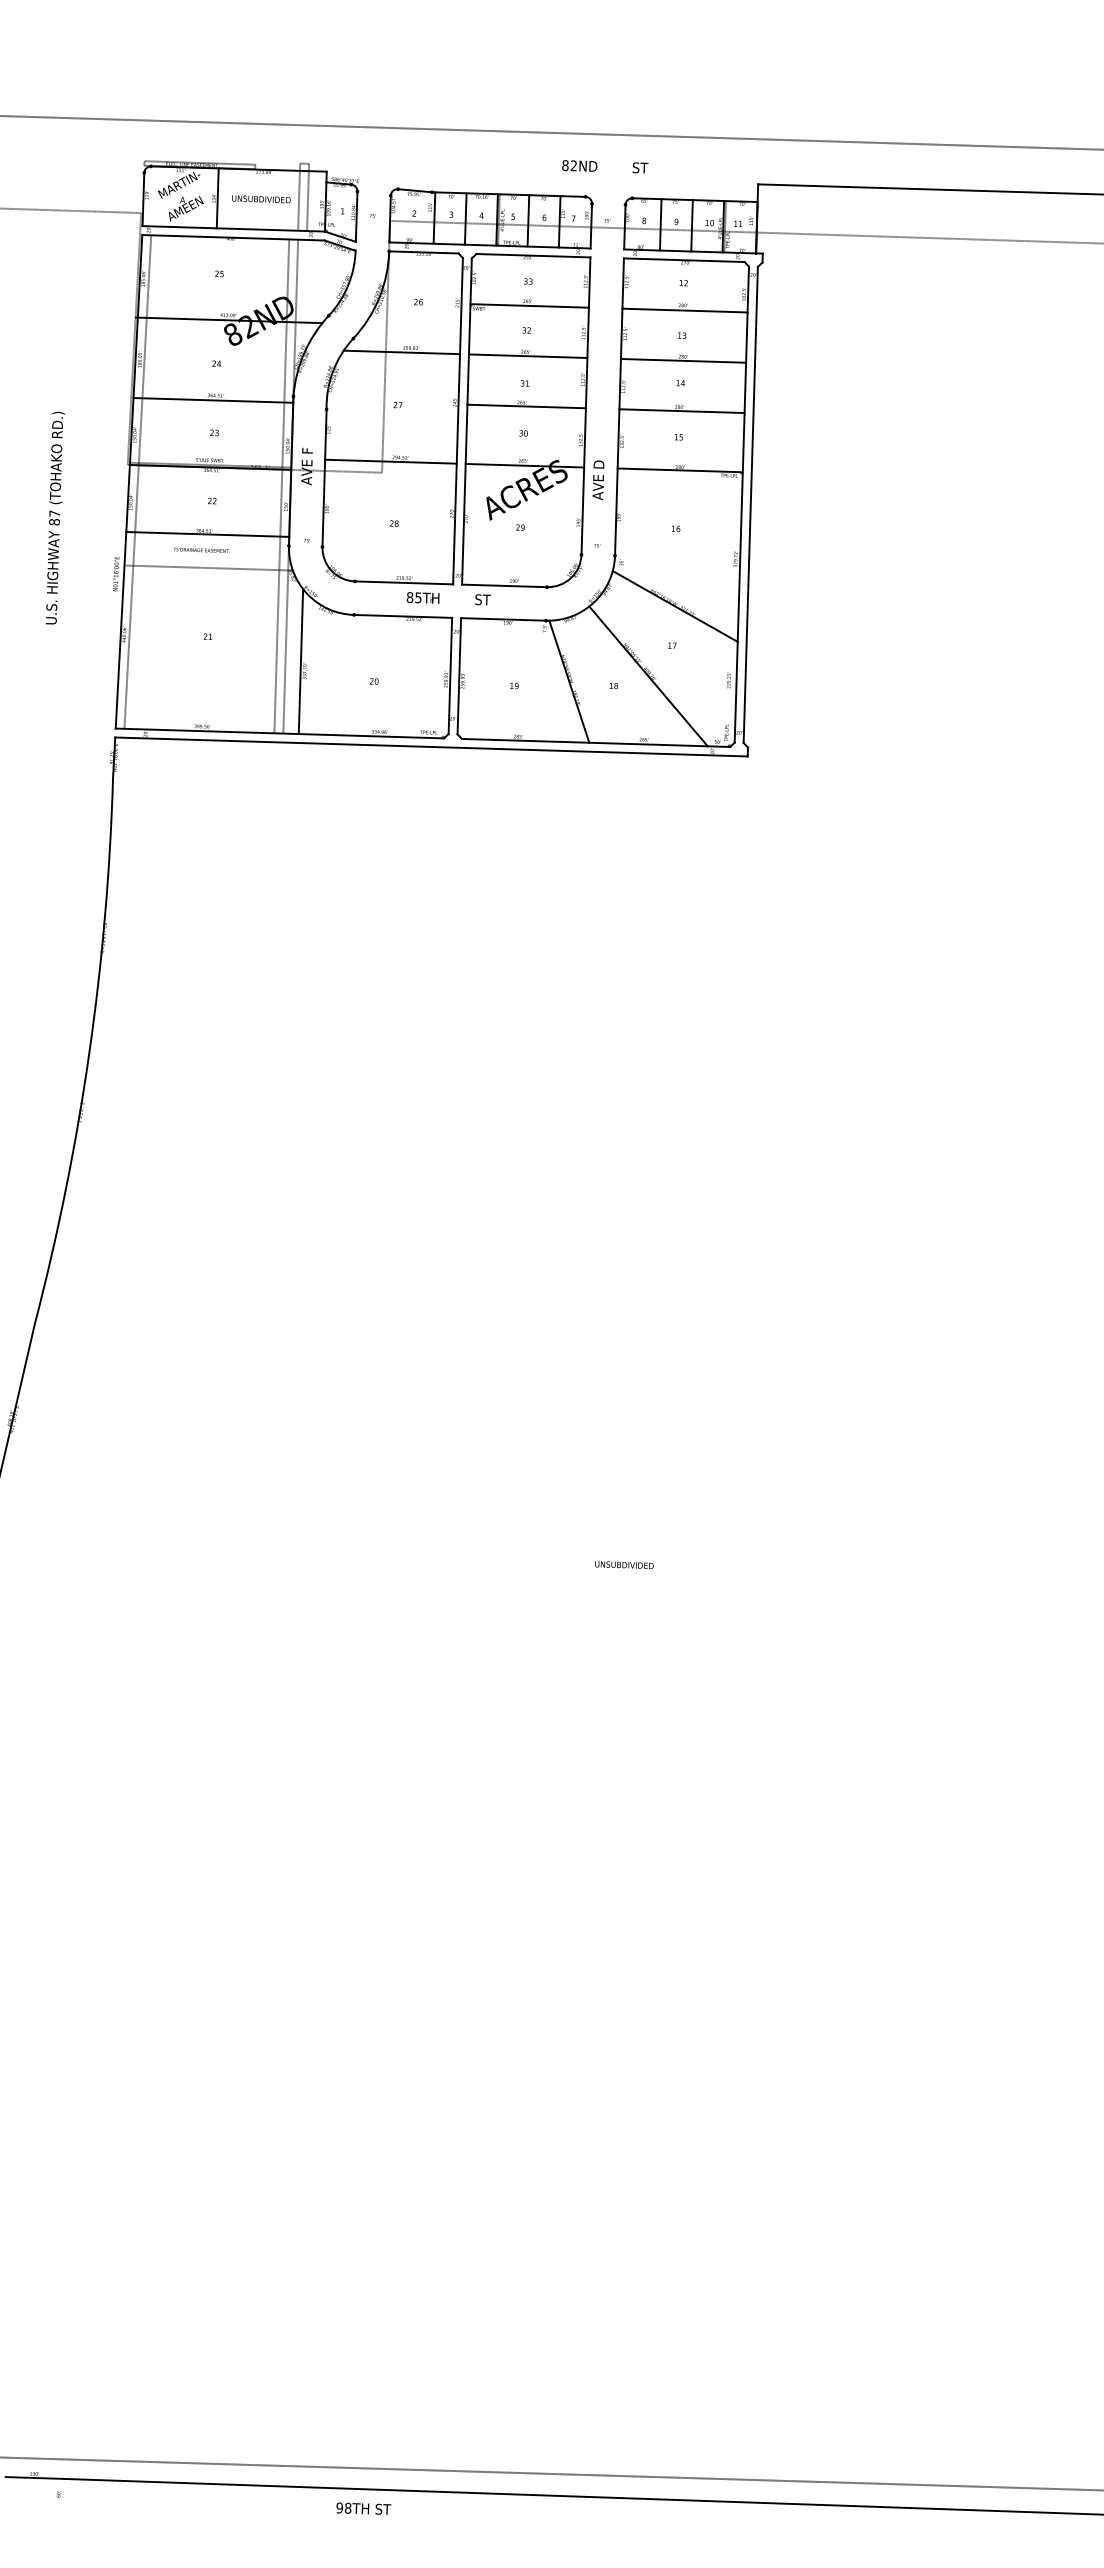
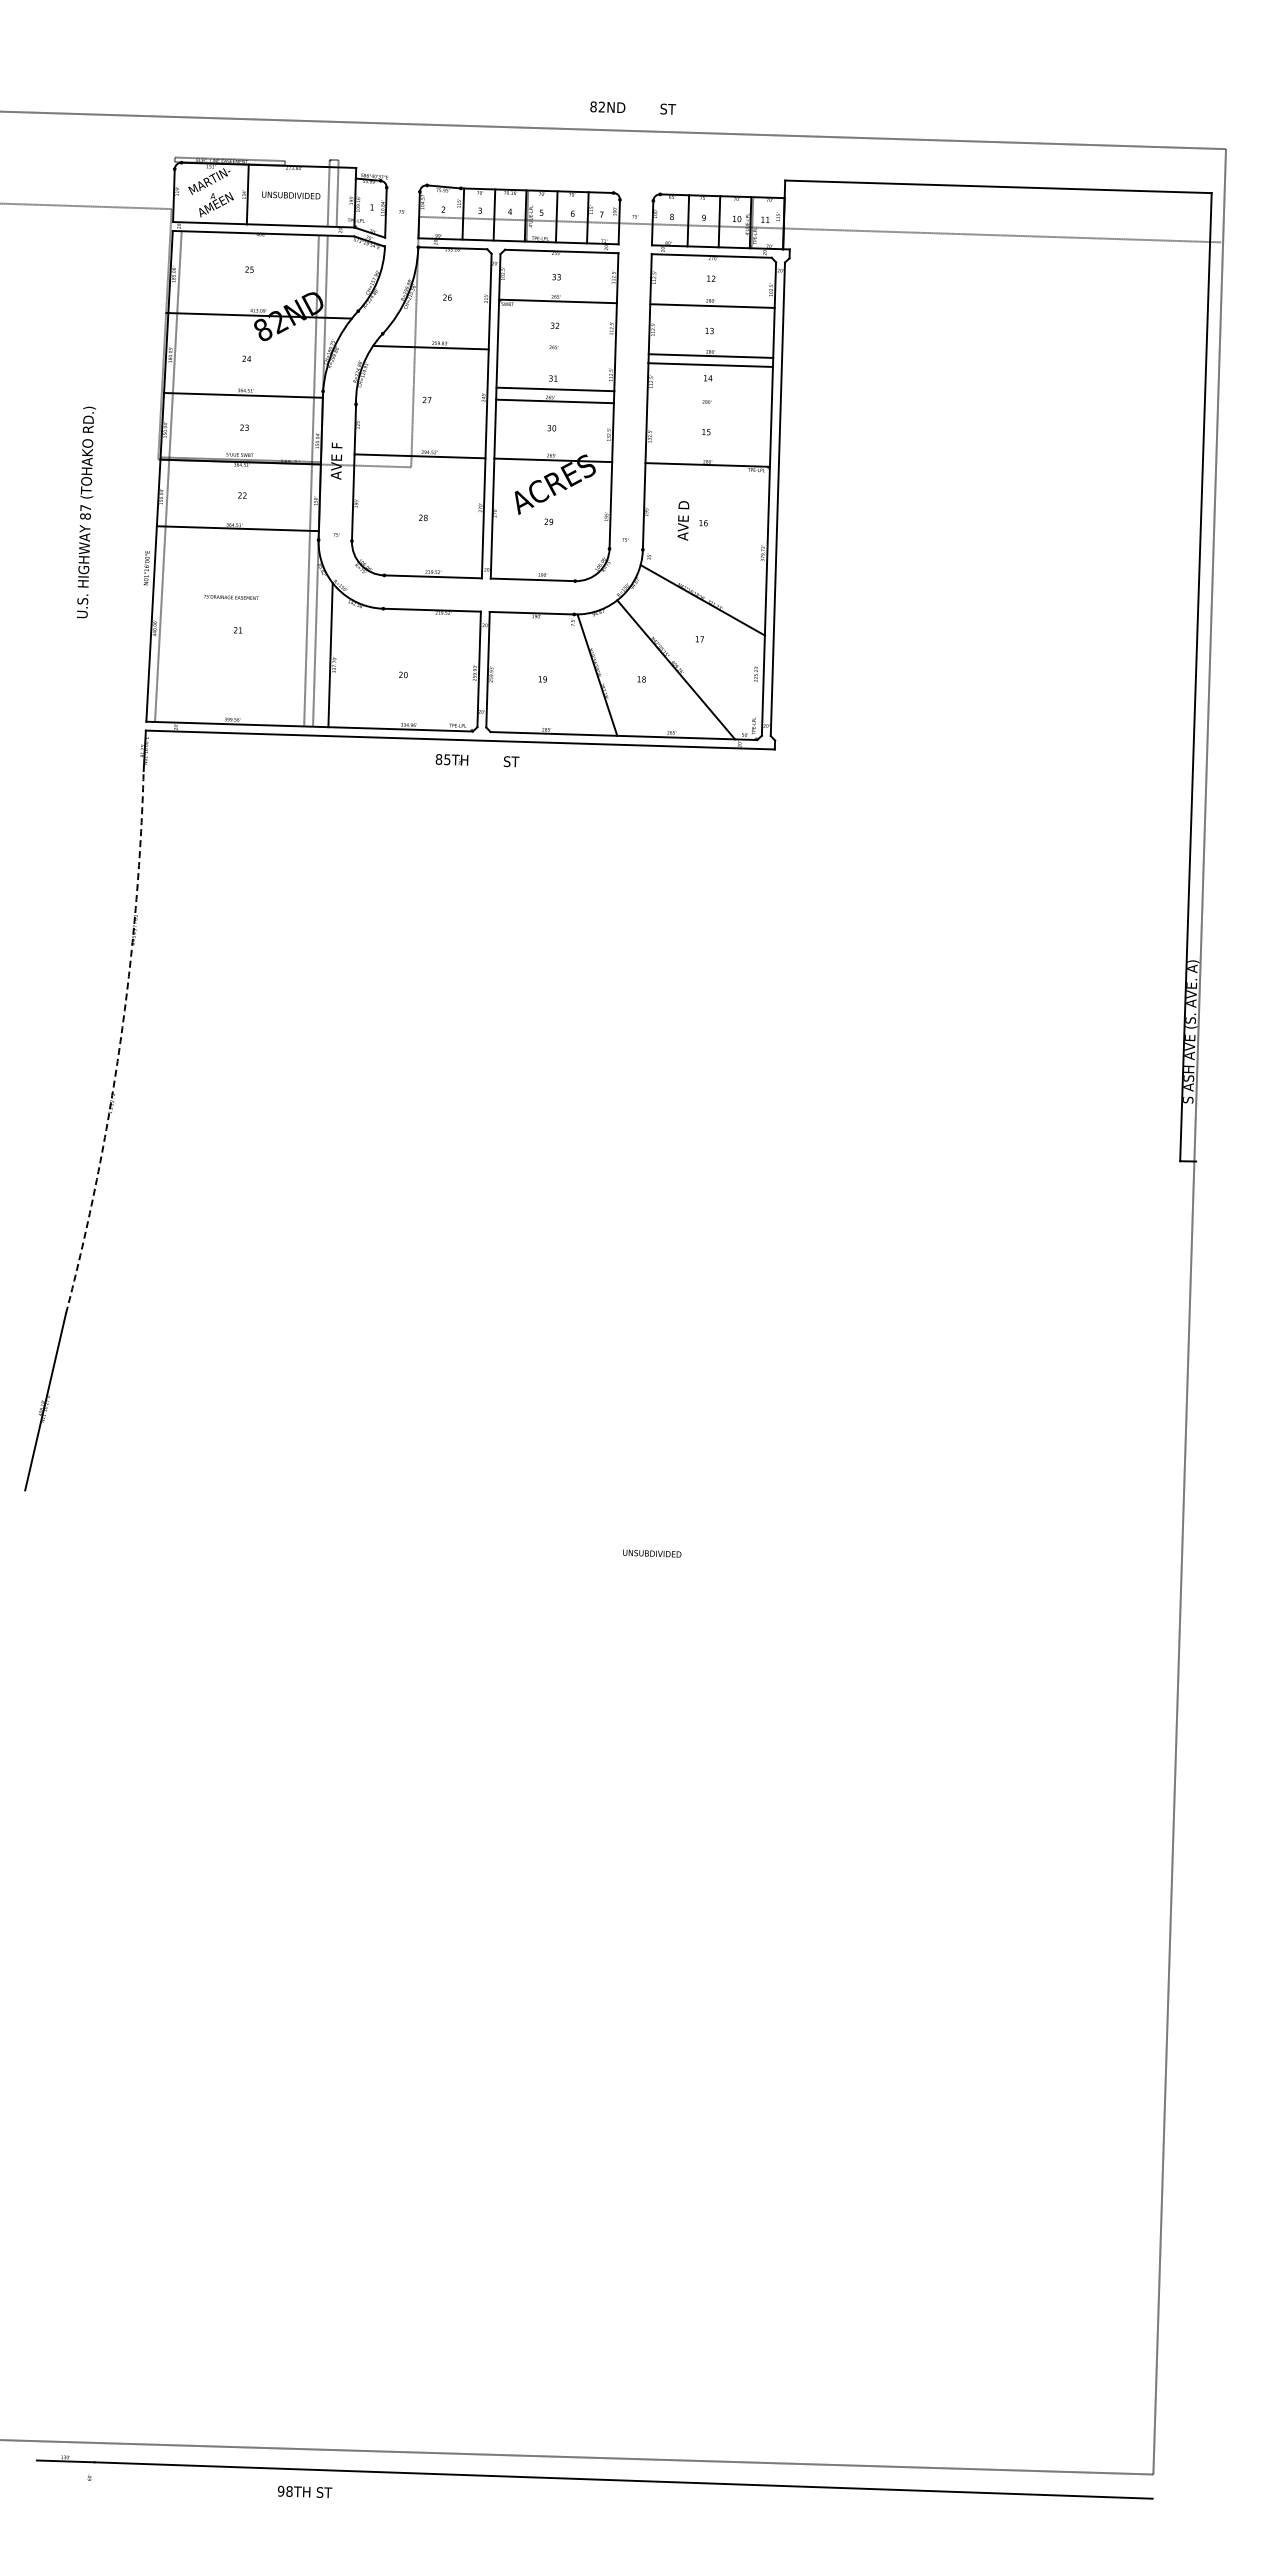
text: (605, 166) -> (633, 107), moved
line: (528, 356) -> (555, 389), moved
line: (682, 410) -> (710, 364), moved
text: (598, 479) -> (683, 520), moved
text: (201, 550) -> (231, 597), moved
line: (208, 567) -> (238, 561), removed
text: (448, 598) -> (477, 760), moved
arc: (89, 1053) -> (120, 1044), solid -> dashed
text: (364, 2508) -> (305, 2491), moved

